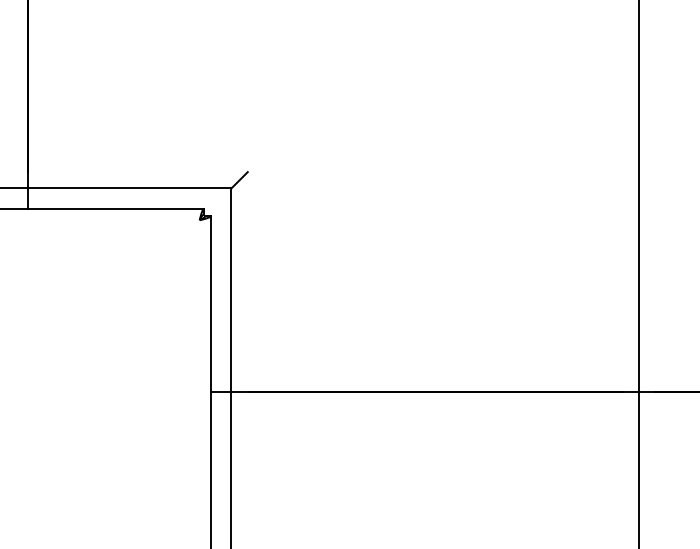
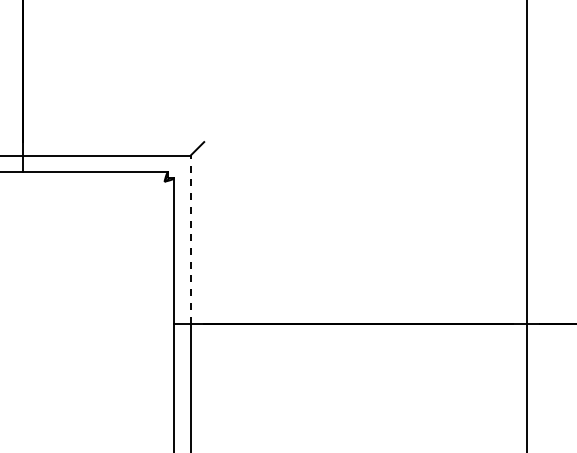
line: (231, 290) -> (190, 239), solid -> dashed

